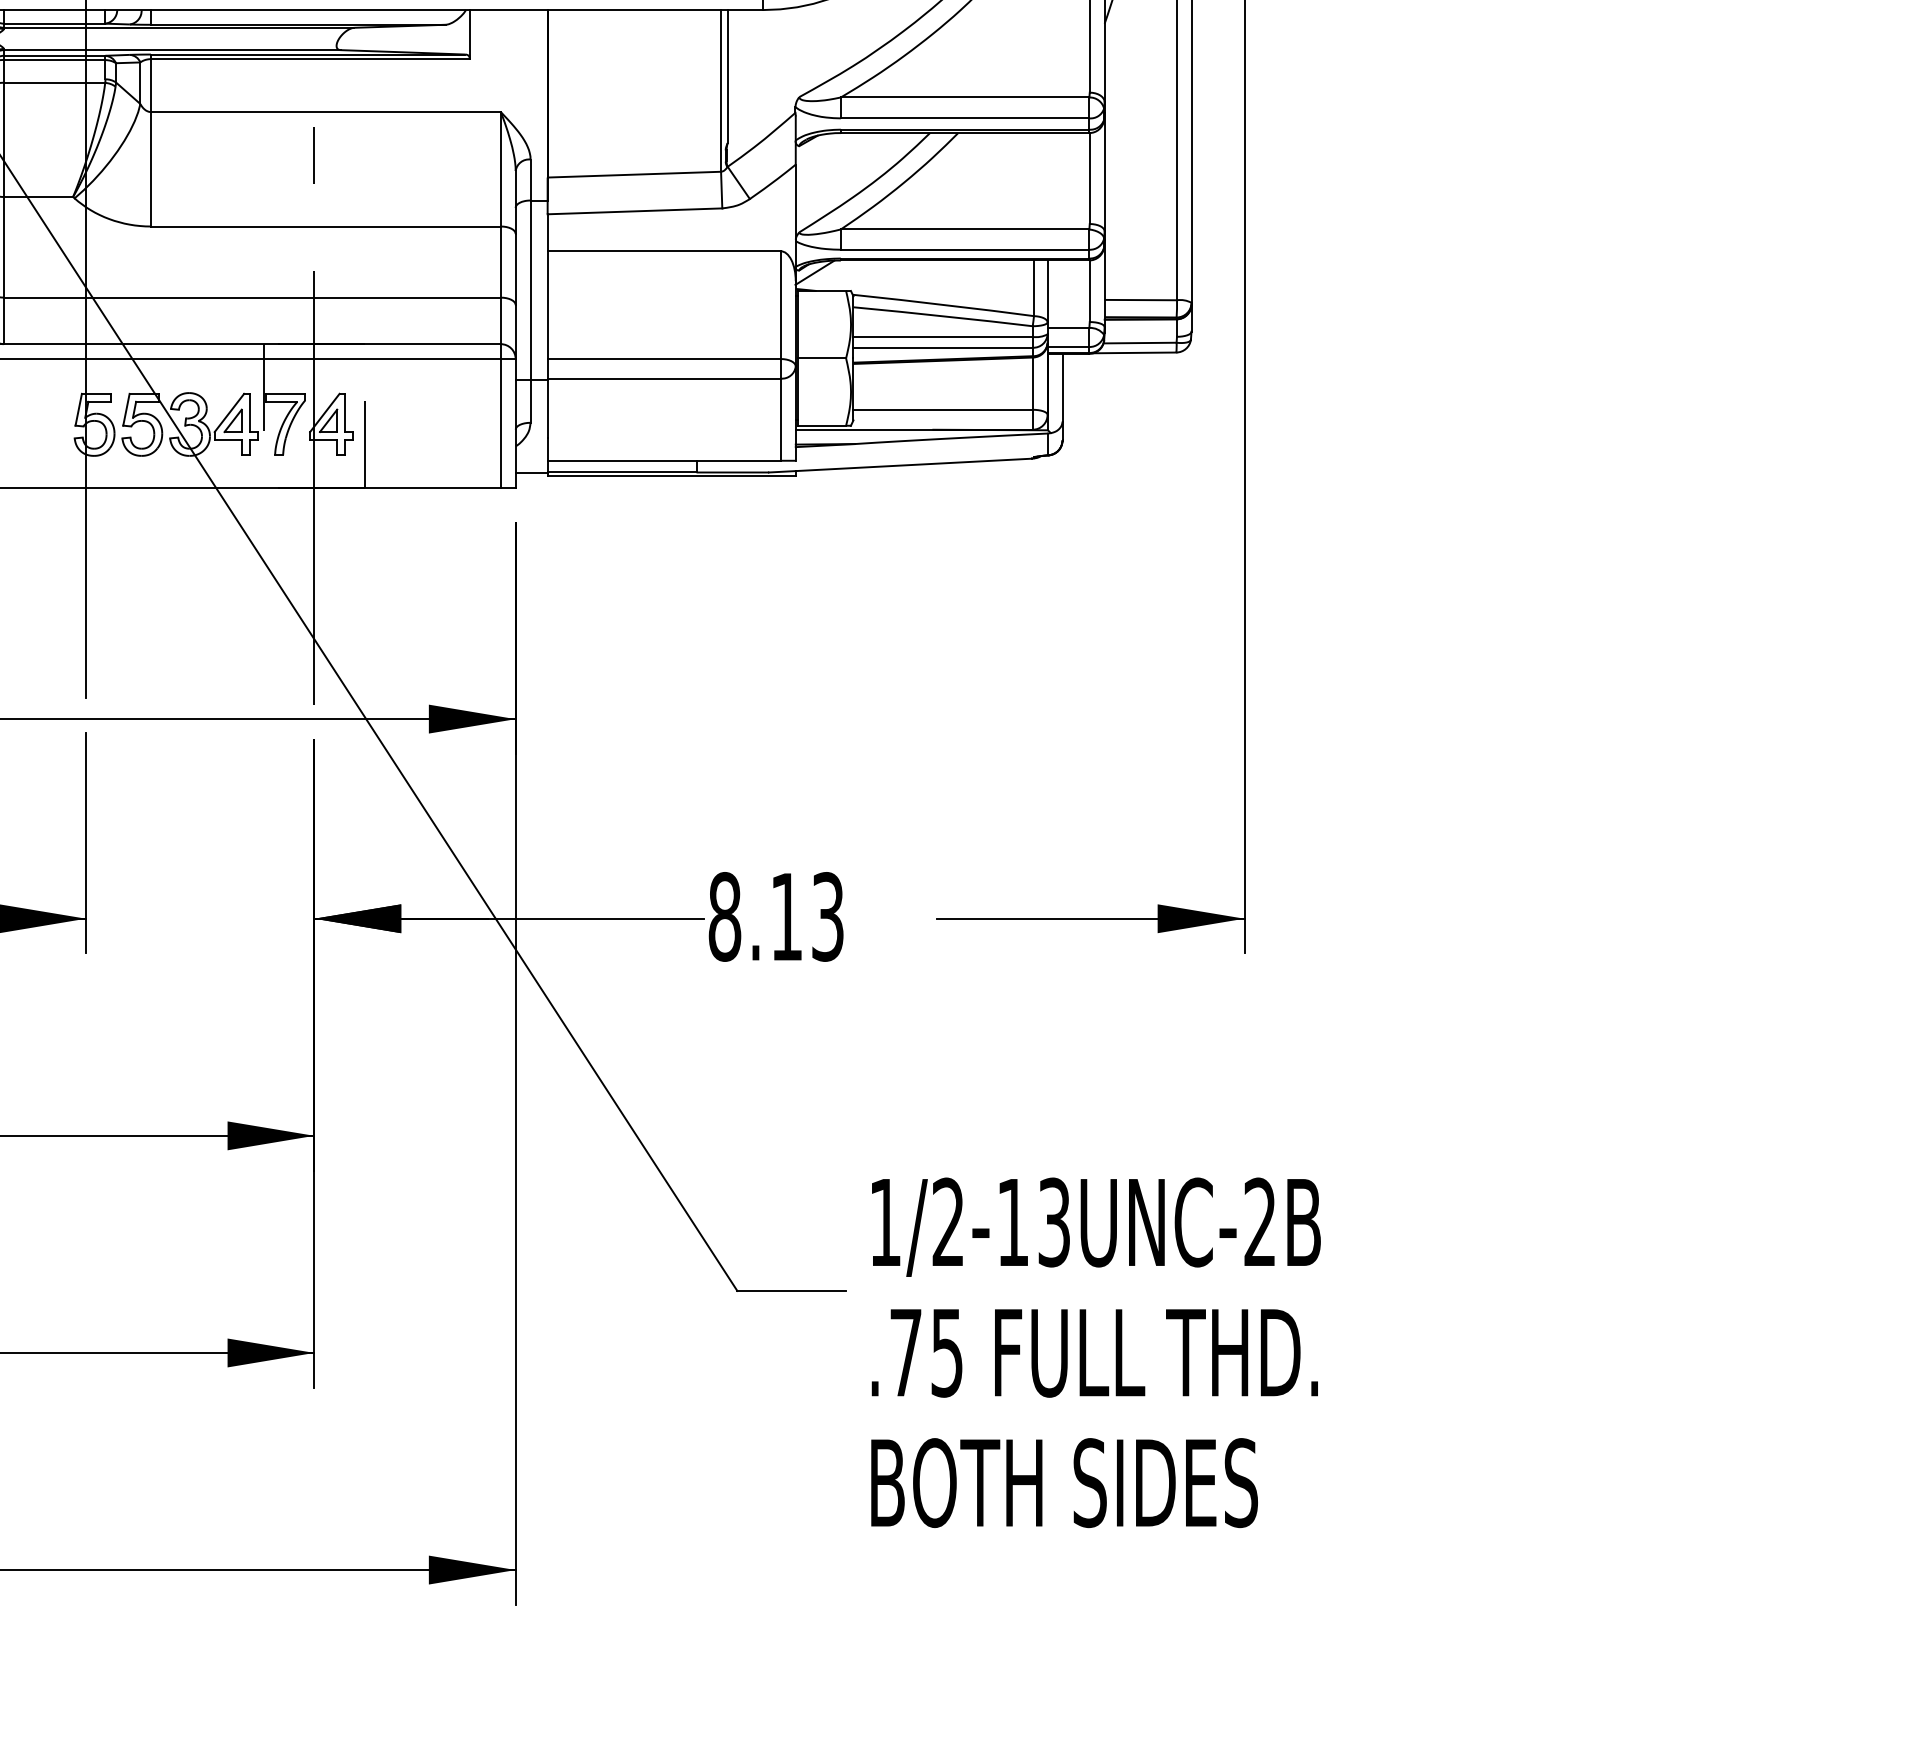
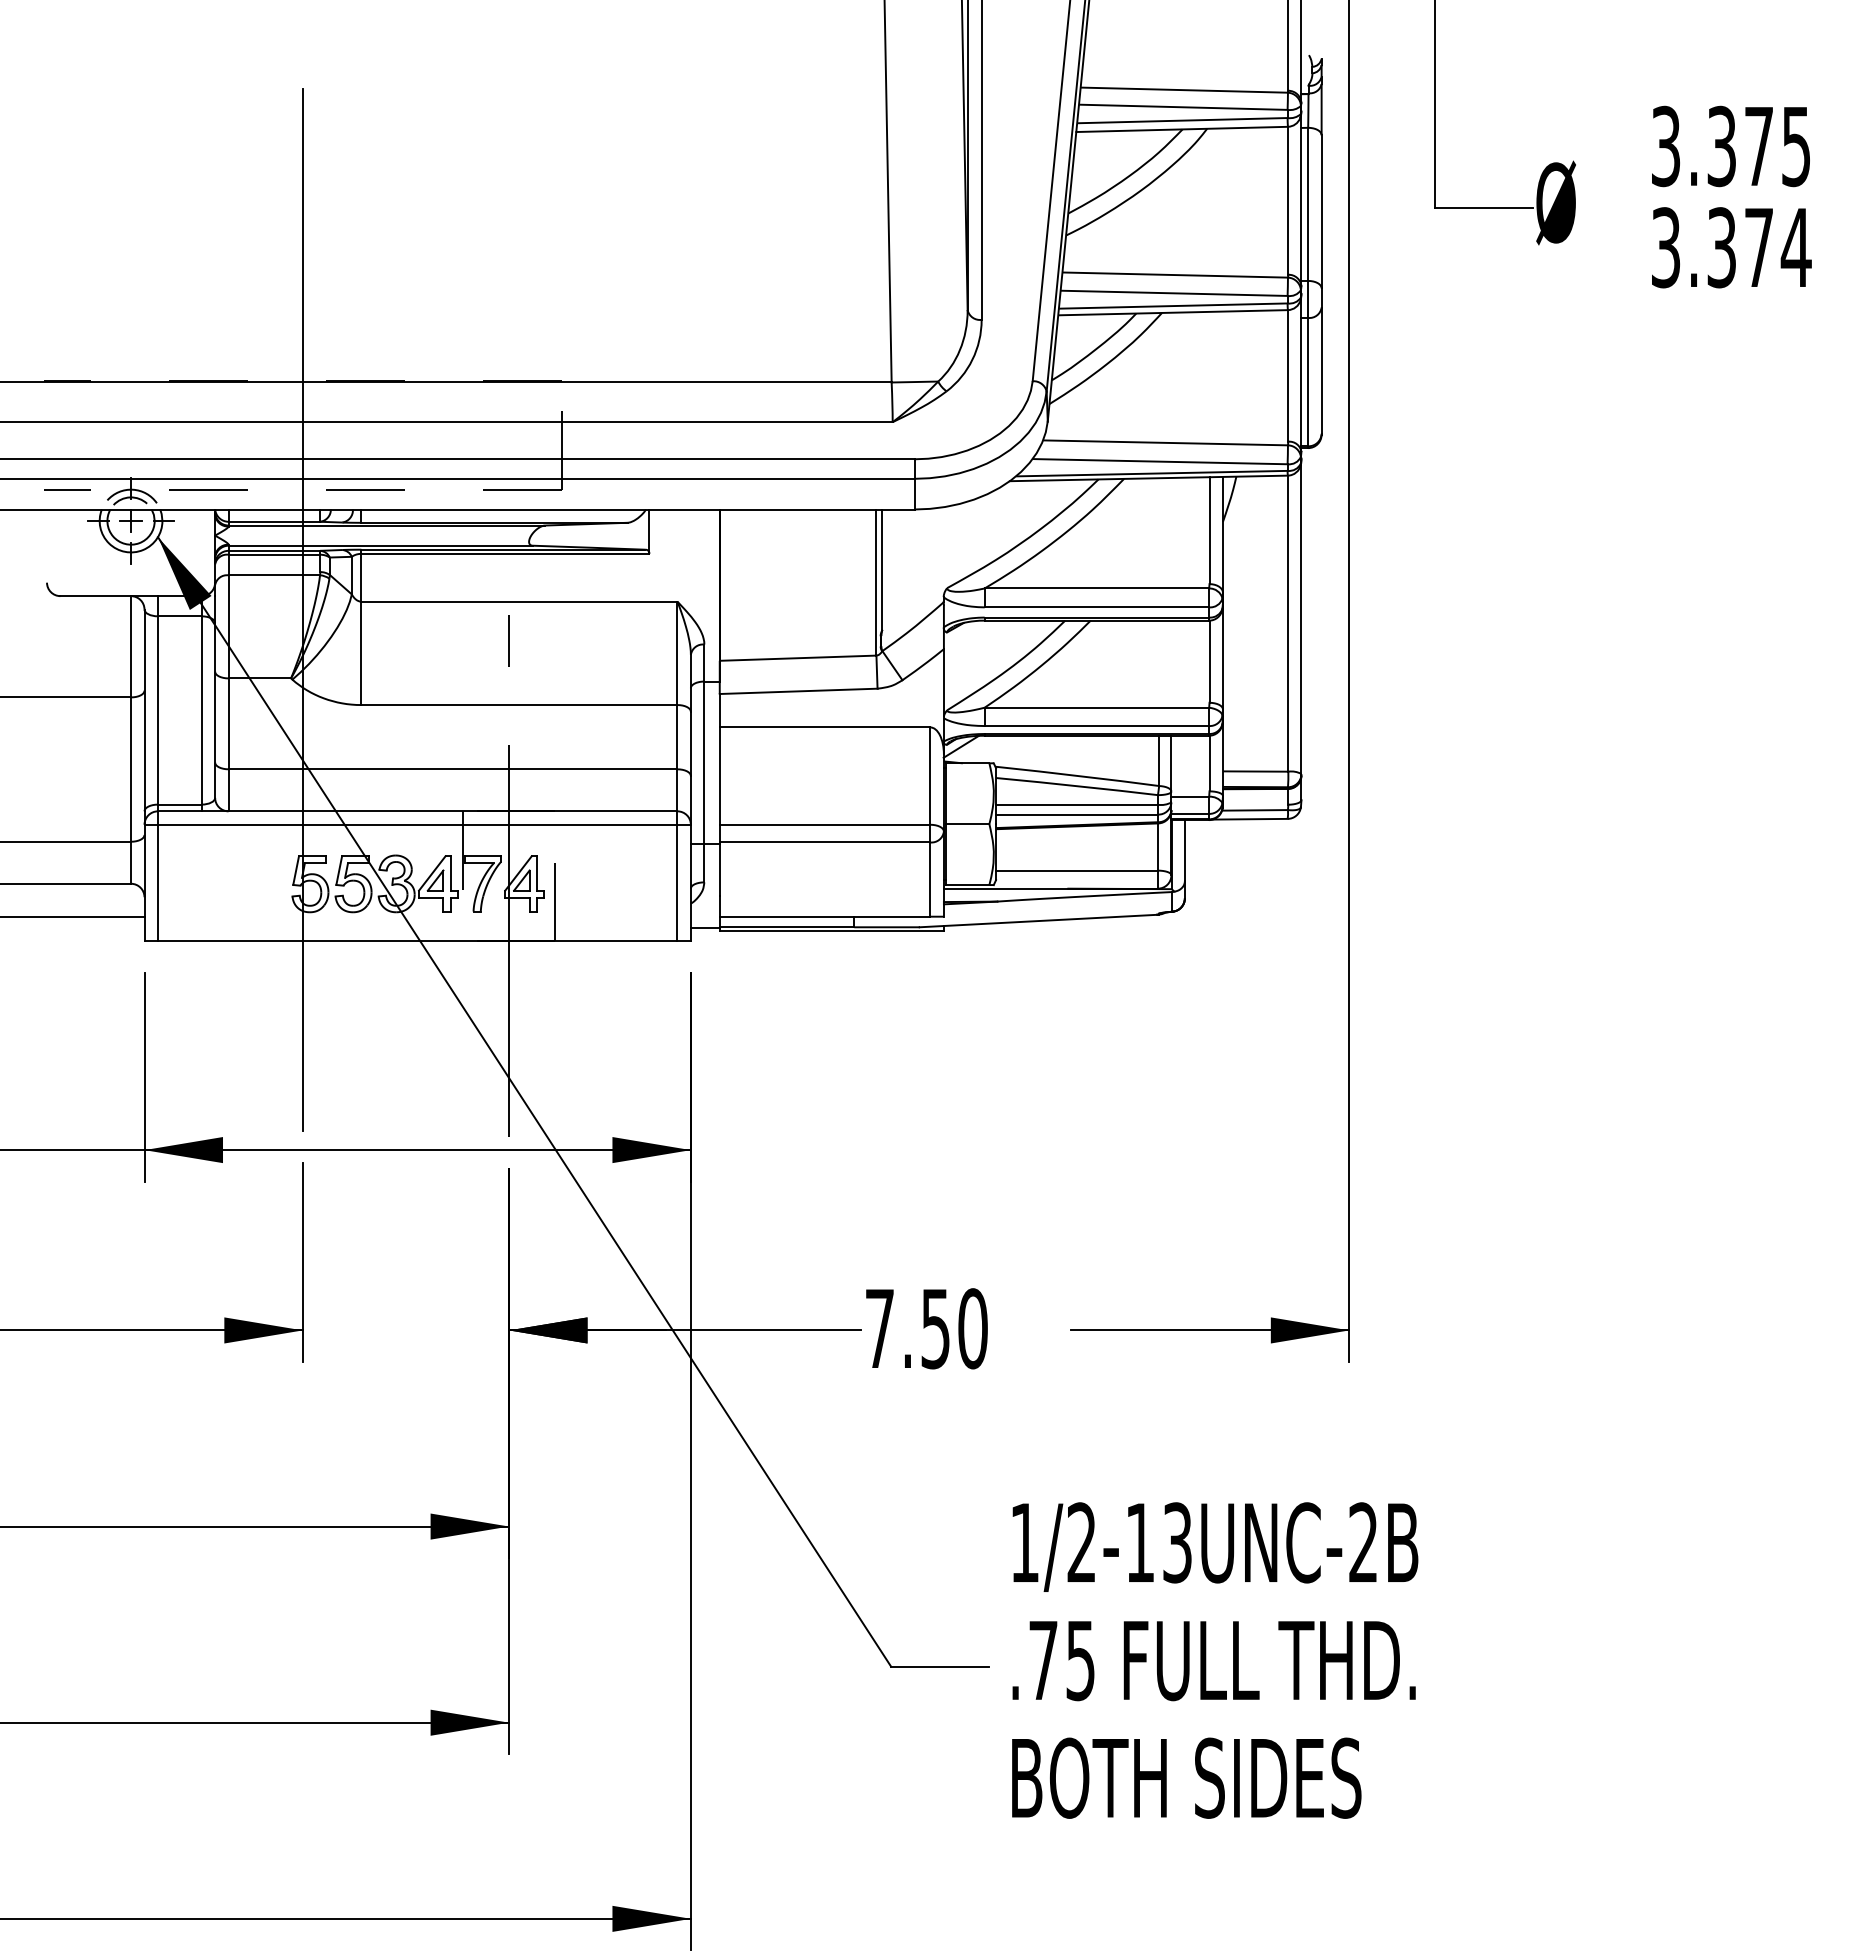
text: (776, 916) -> (926, 1328), 8.13 -> 7.50
text: (1096, 1352) -> (1215, 1660), moved

